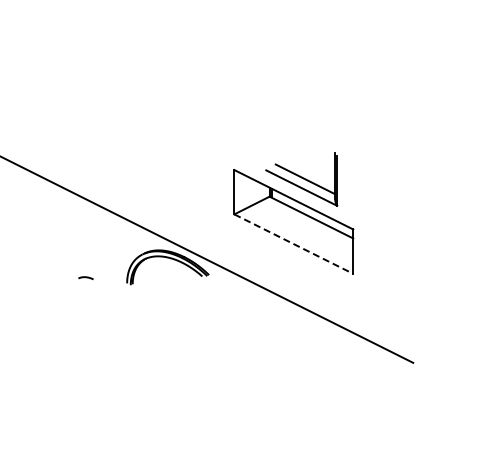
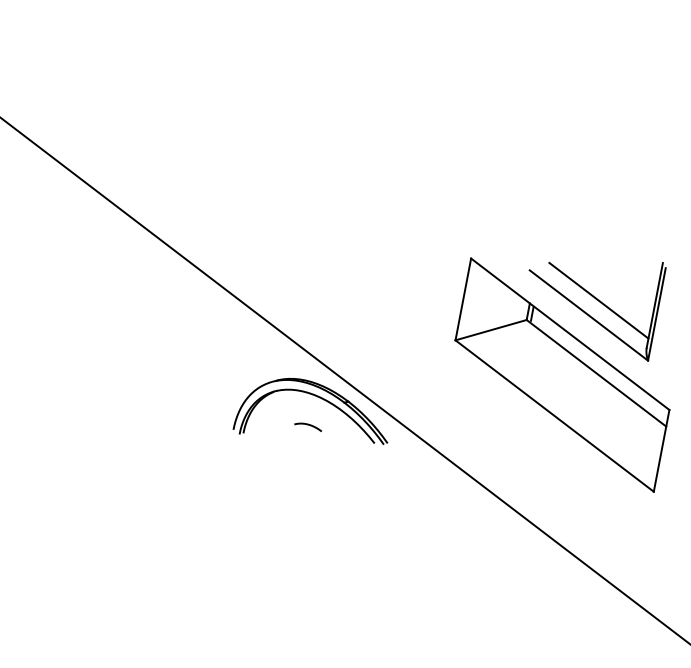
line: (294, 244) -> (555, 416), dashed -> solid
curve: (85, 277) -> (307, 425), moved

